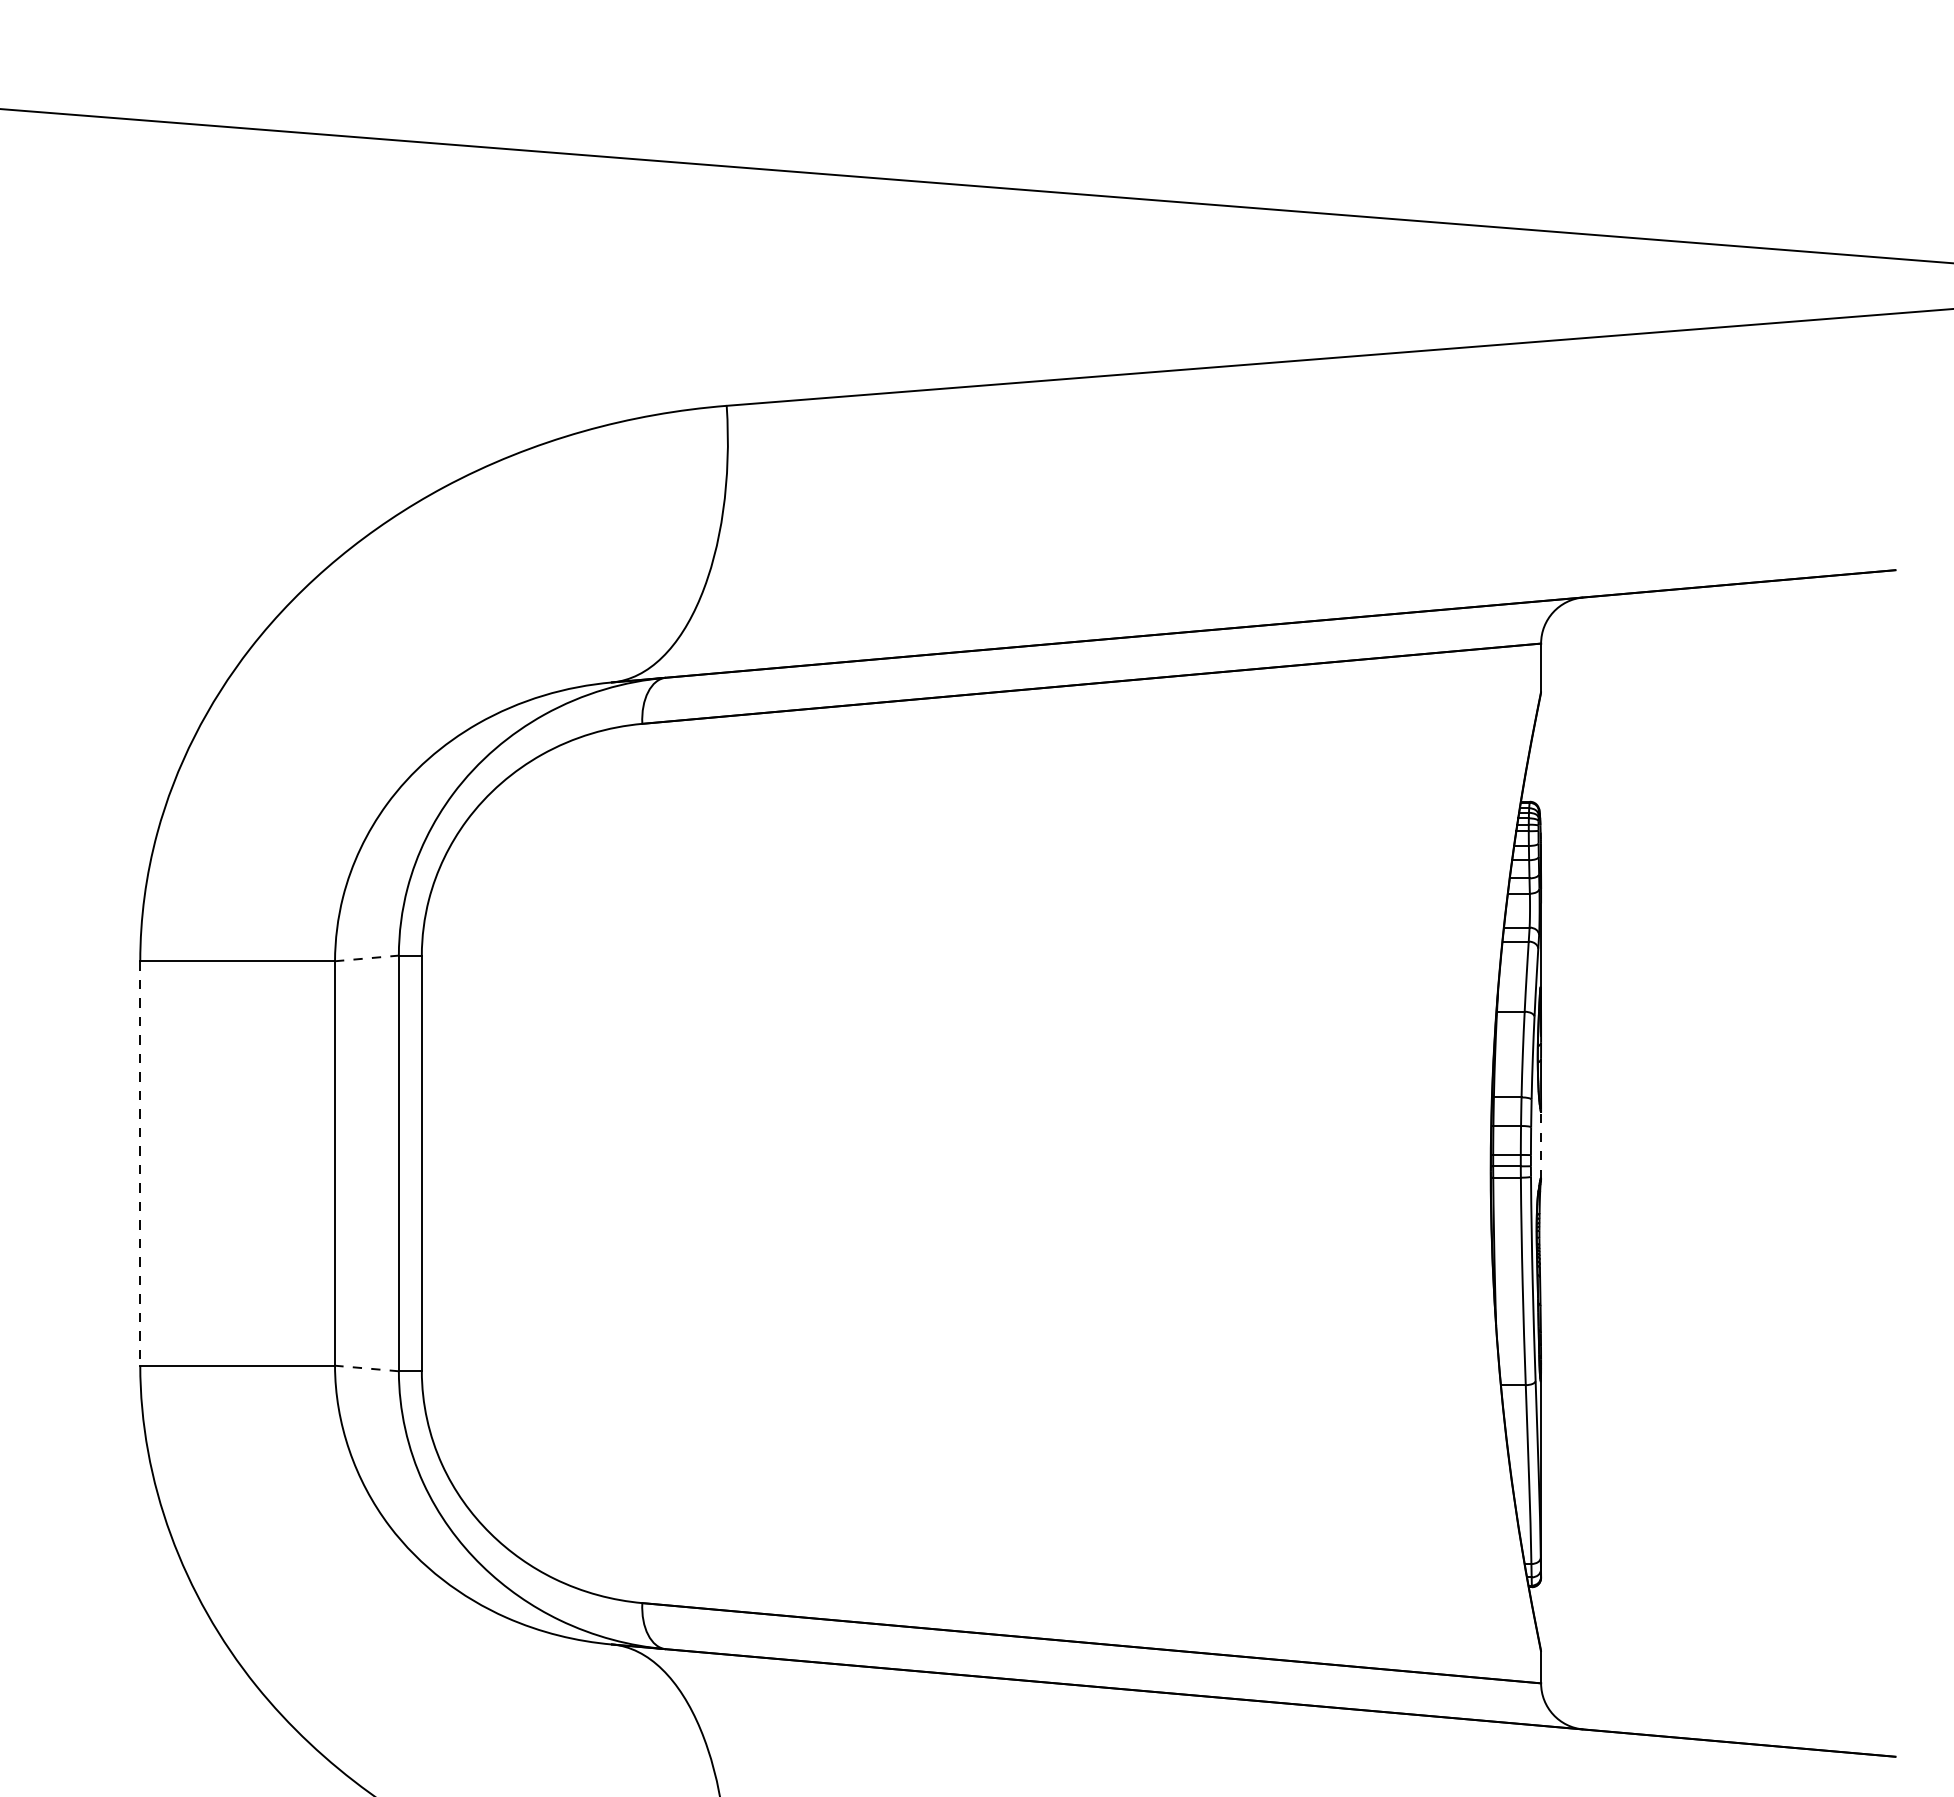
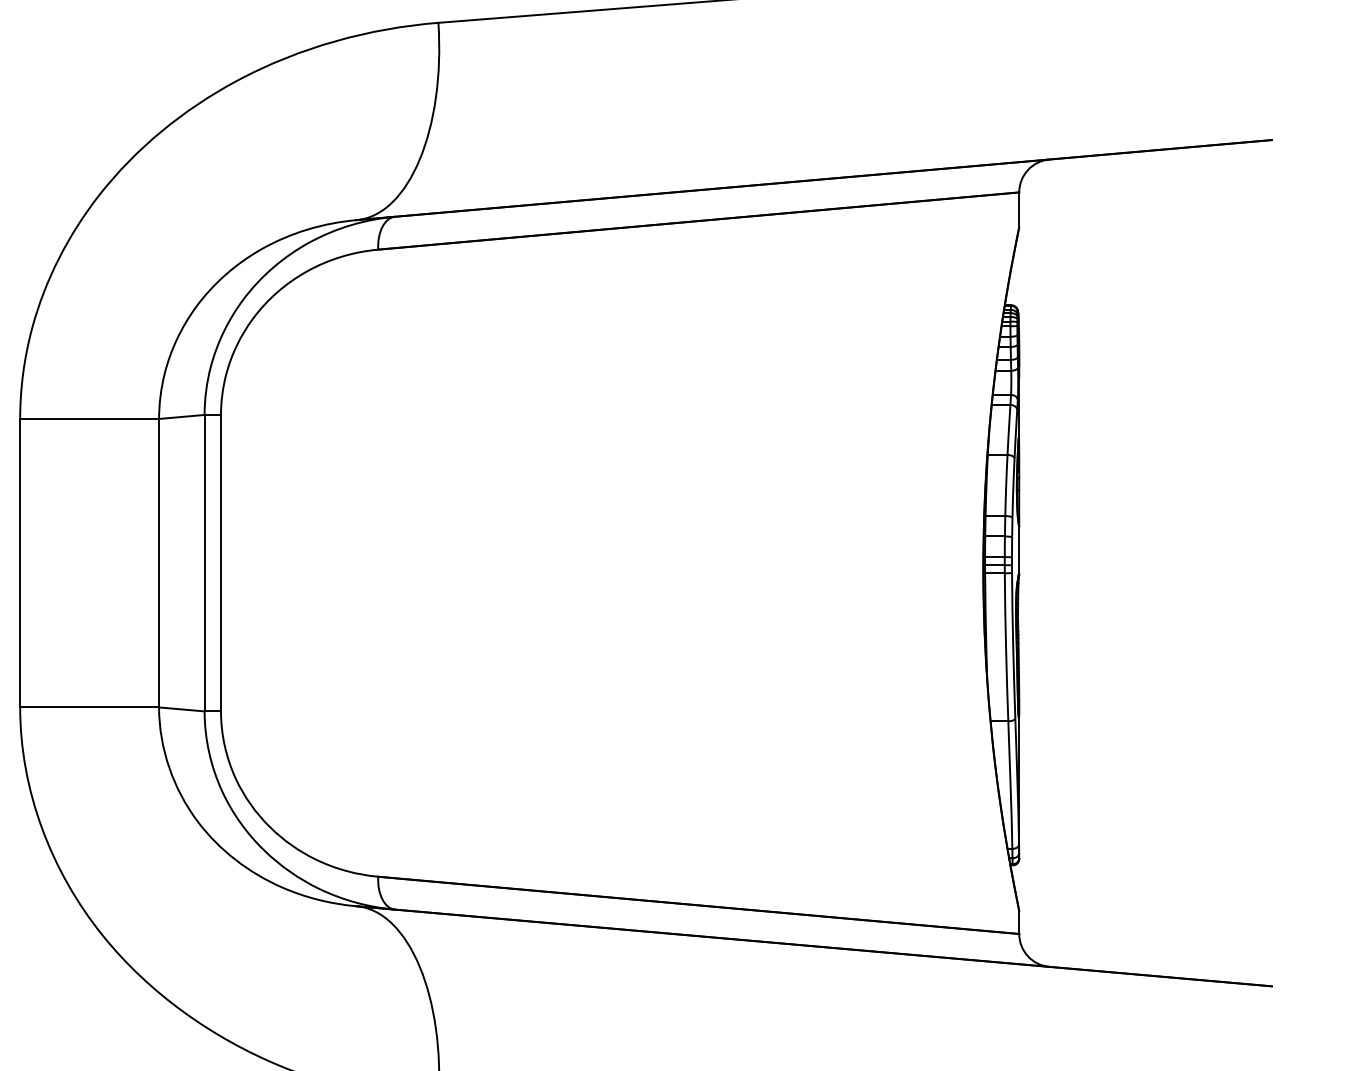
line: (367, 958) -> (182, 417), dashed -> solid
line: (1541, 1144) -> (1019, 549), dashed -> solid
line: (140, 1163) -> (20, 563), dashed -> solid
line: (366, 1368) -> (181, 709), dashed -> solid

